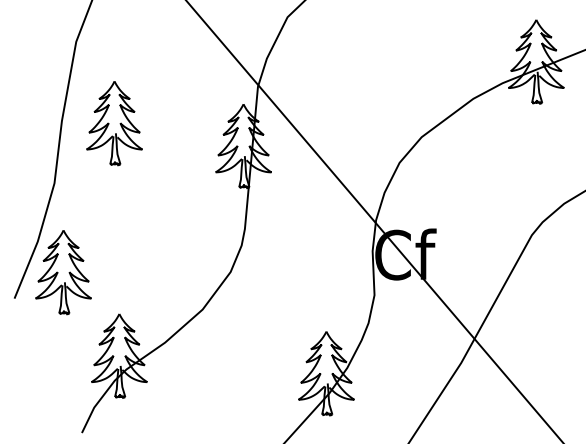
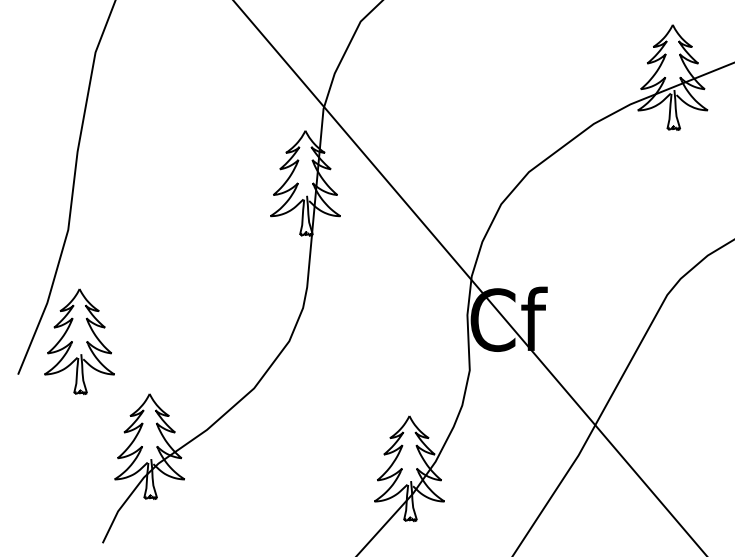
part: (114, 123) -> (143, 154), removed

